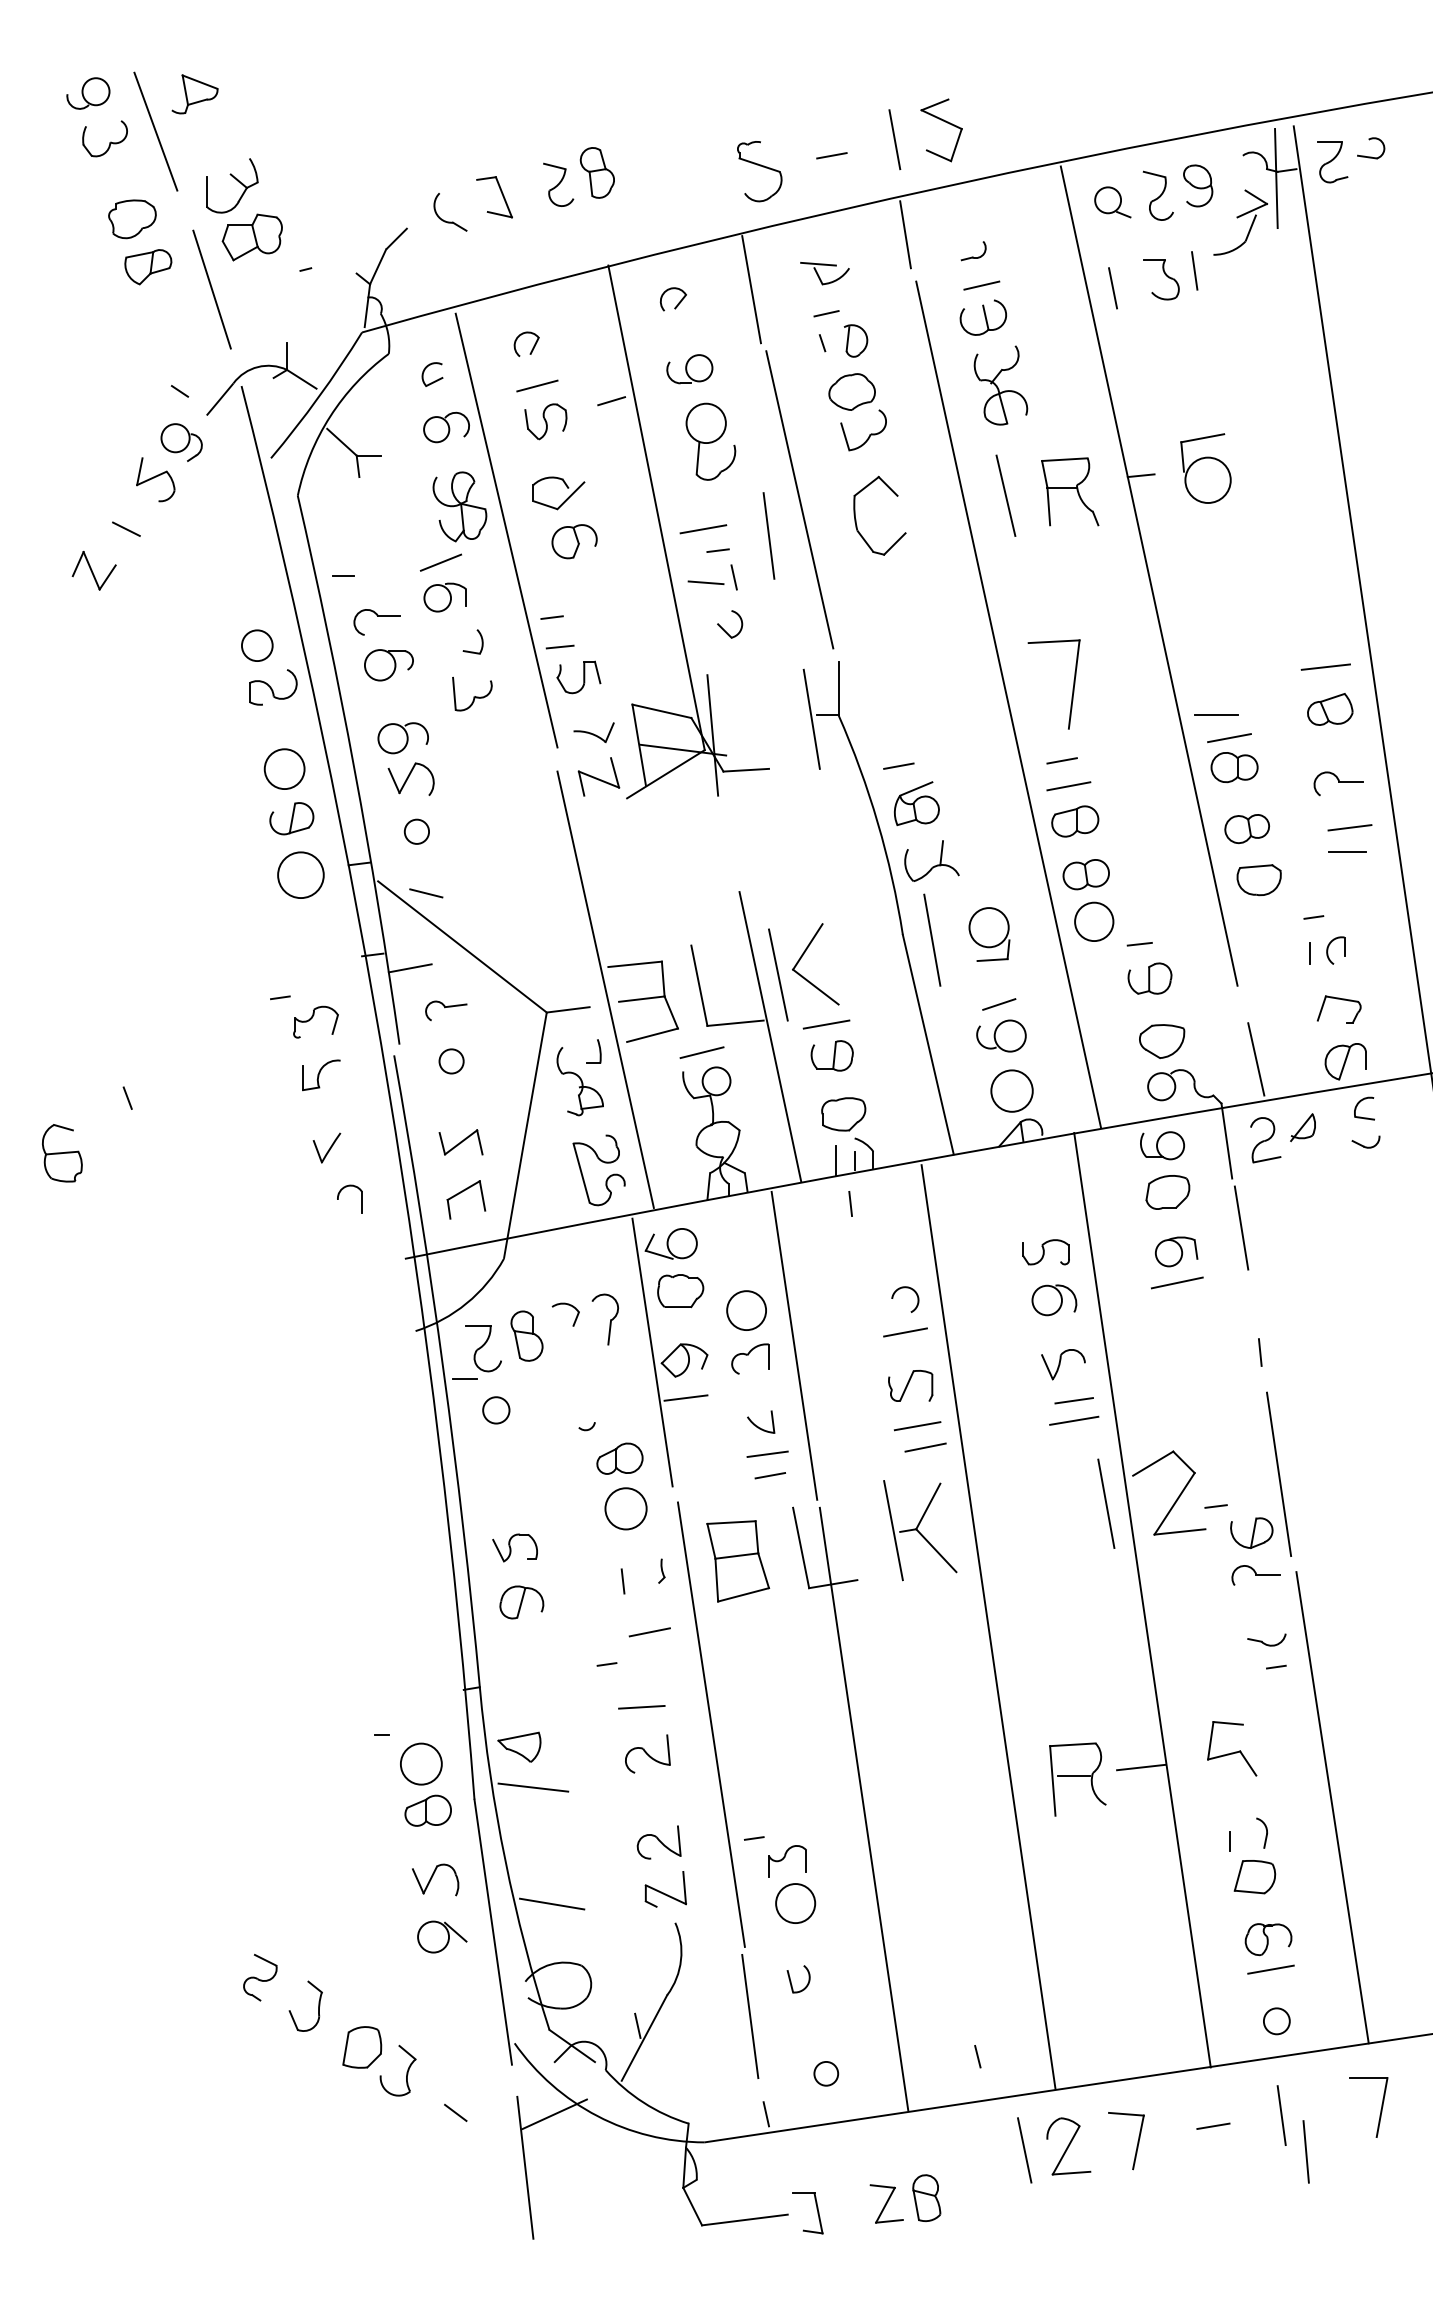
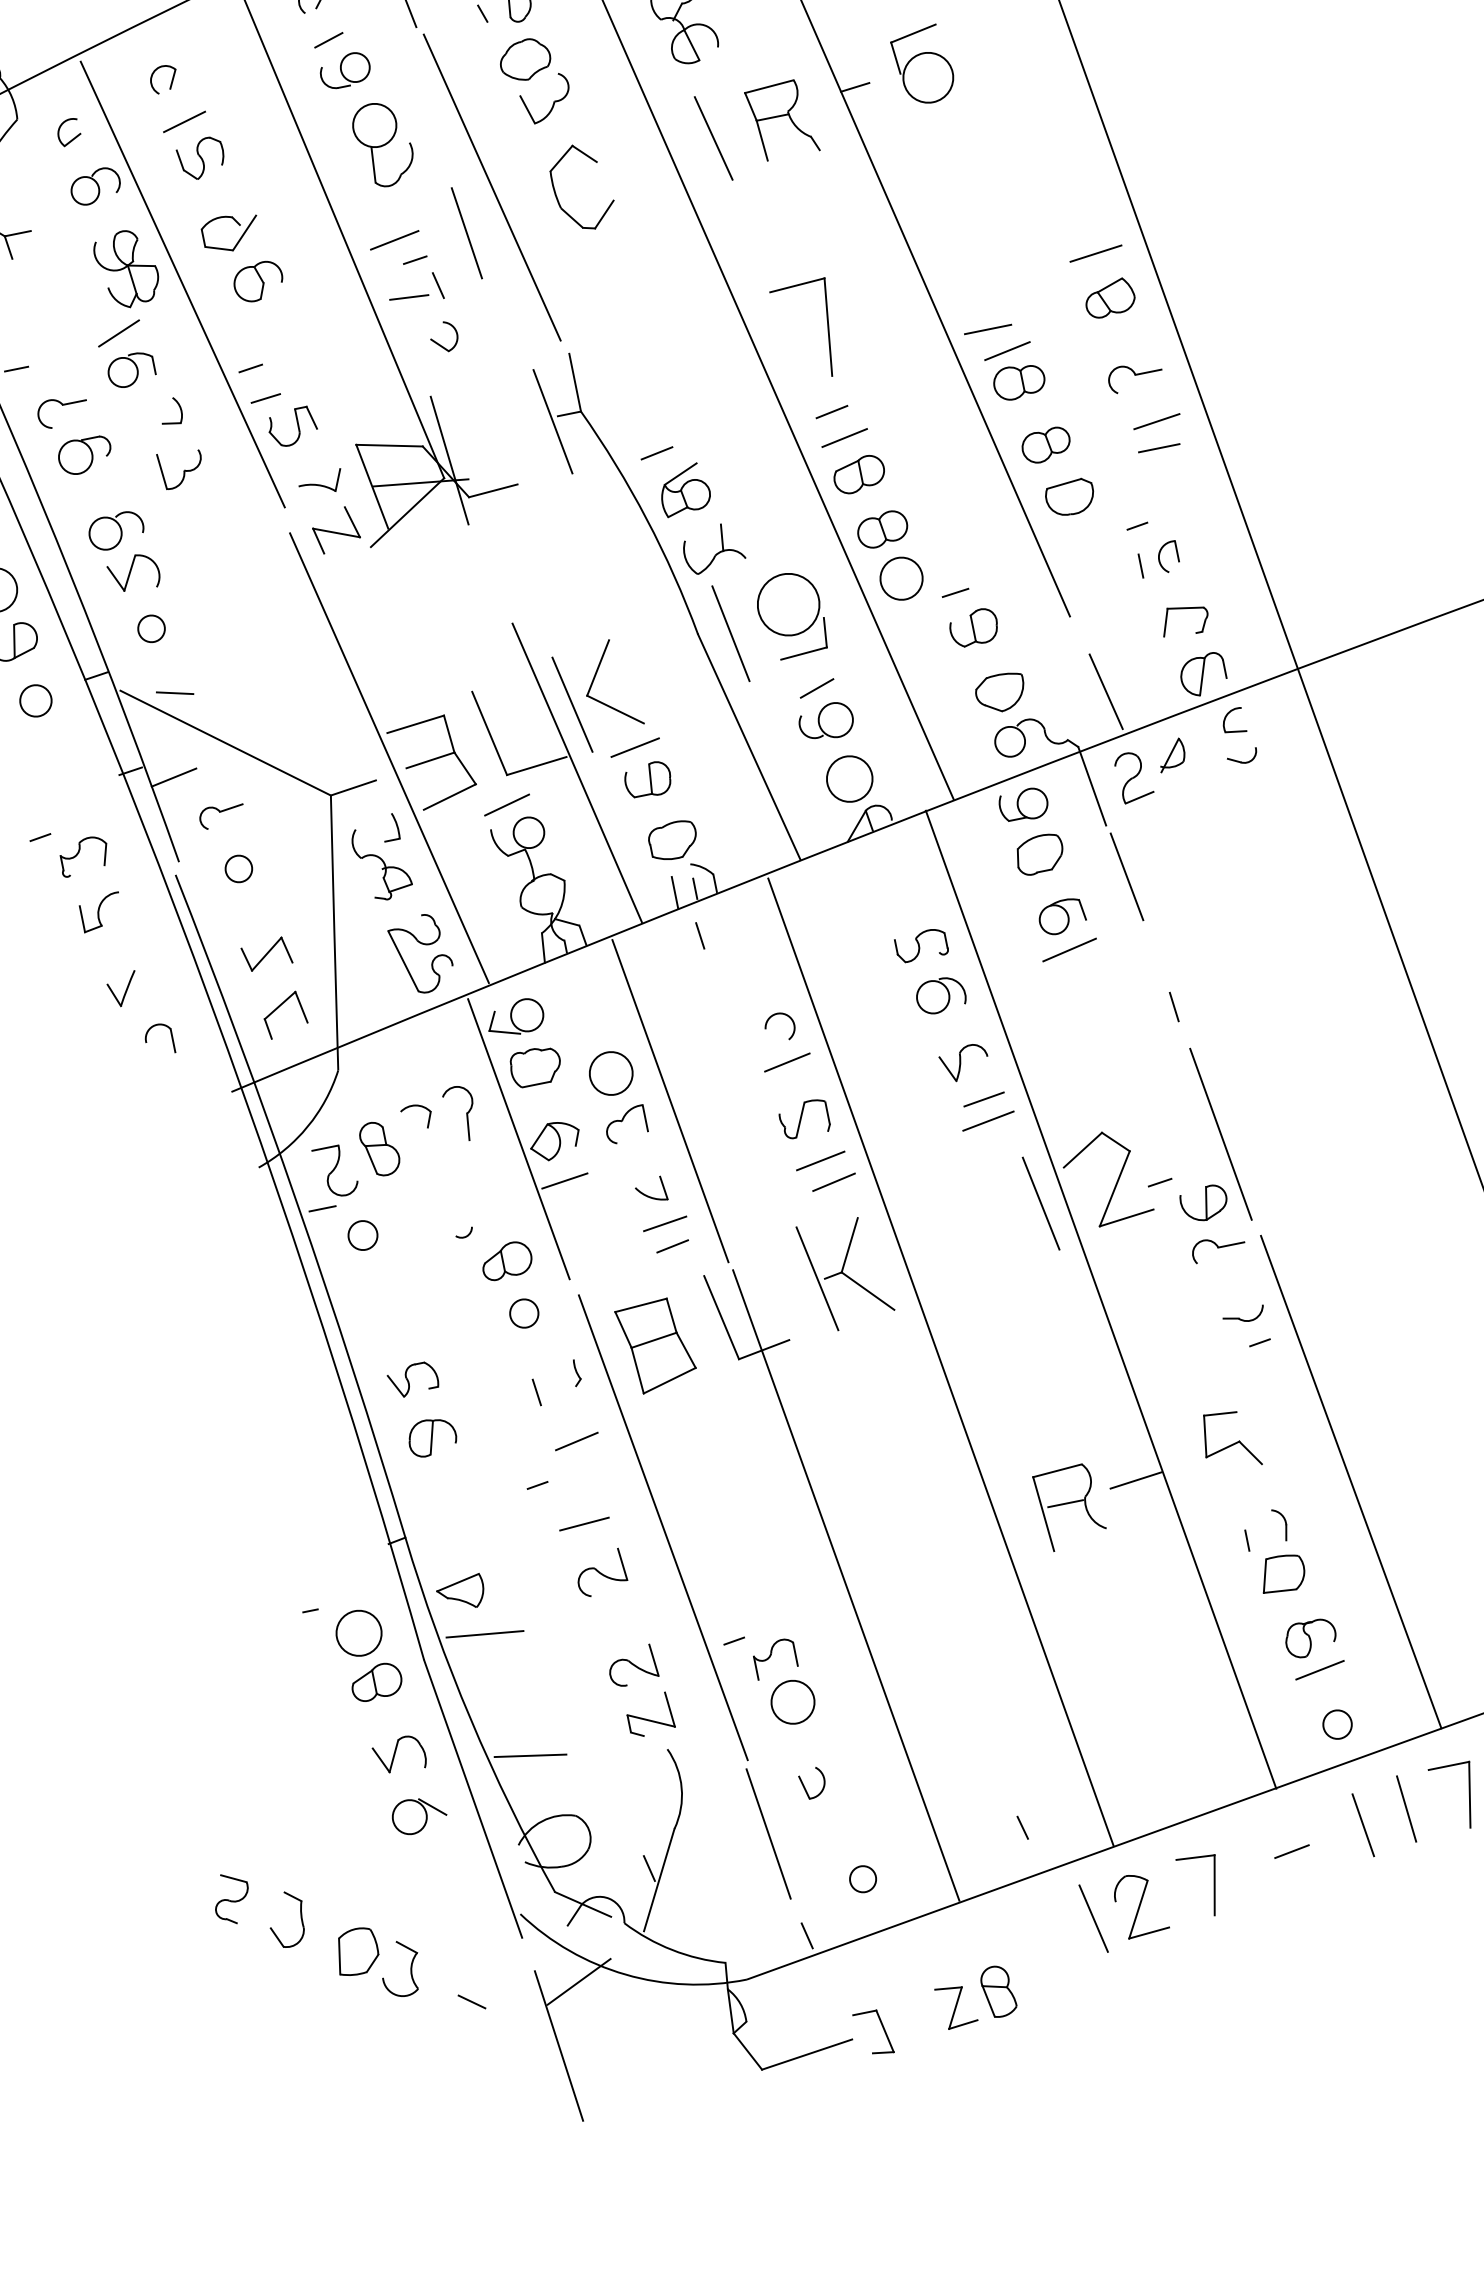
line: (611, 401) -> (328, 40), moved
circle: (300, 874) -> (35, 700), size x0.62
part: (989, 934) -> (791, 615), size x1.43
circle: (625, 1508) -> (523, 1313), size x0.62
line: (1305, 2151) -> (1405, 1808), moved

